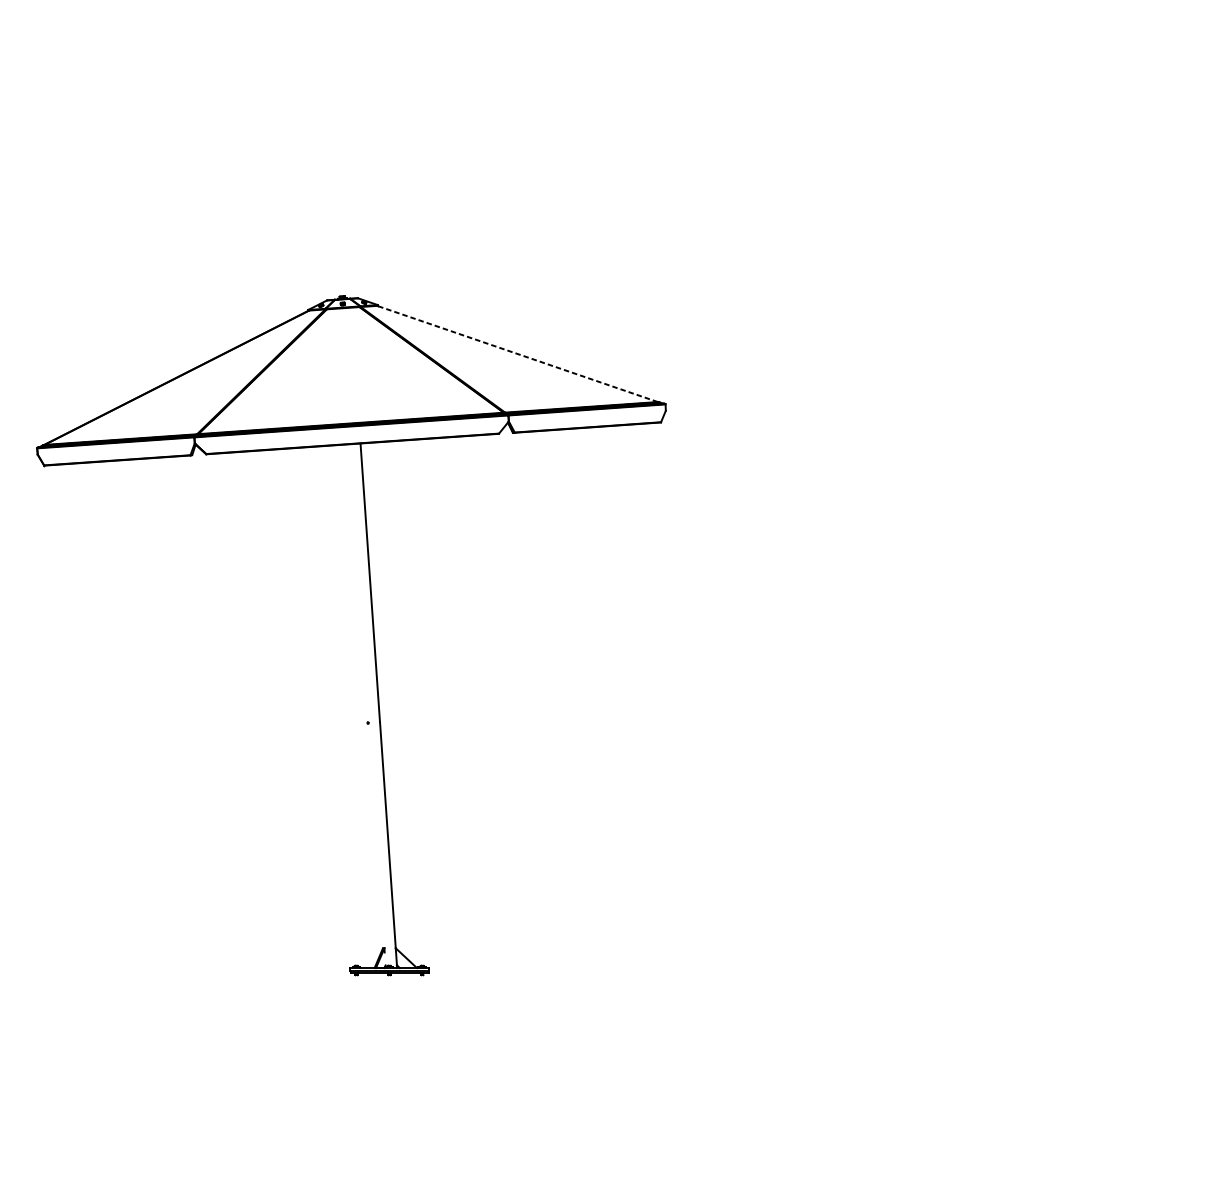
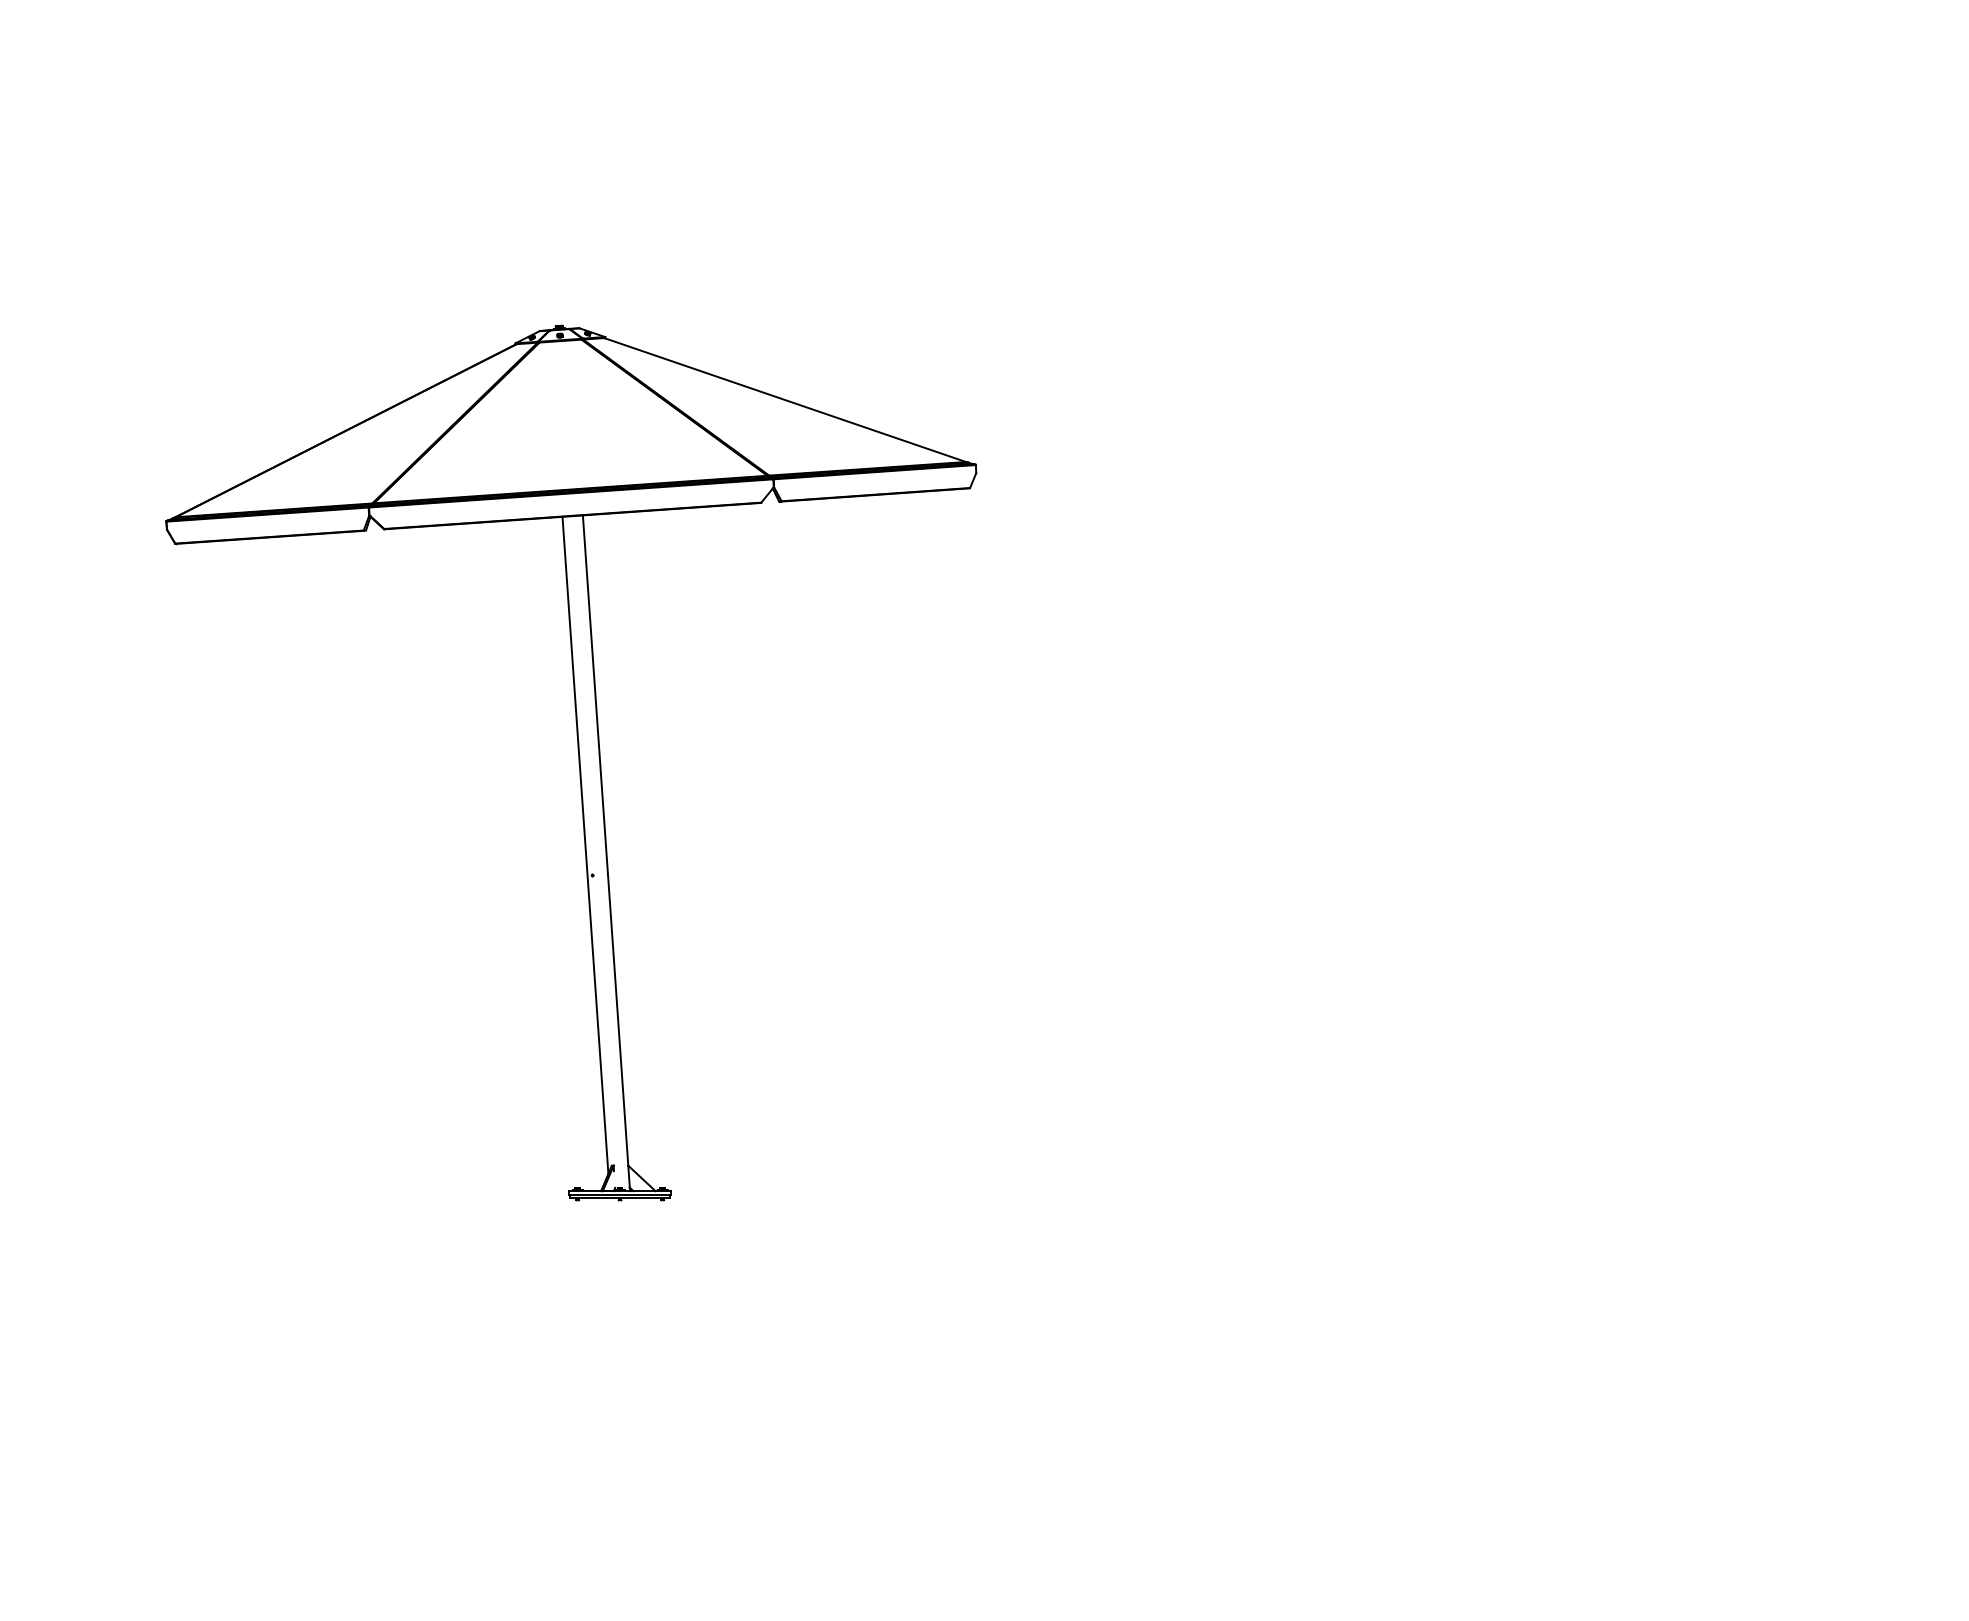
line: (517, 353) -> (784, 399), dashed -> solid
line: (362, 698) -> (585, 844), added

